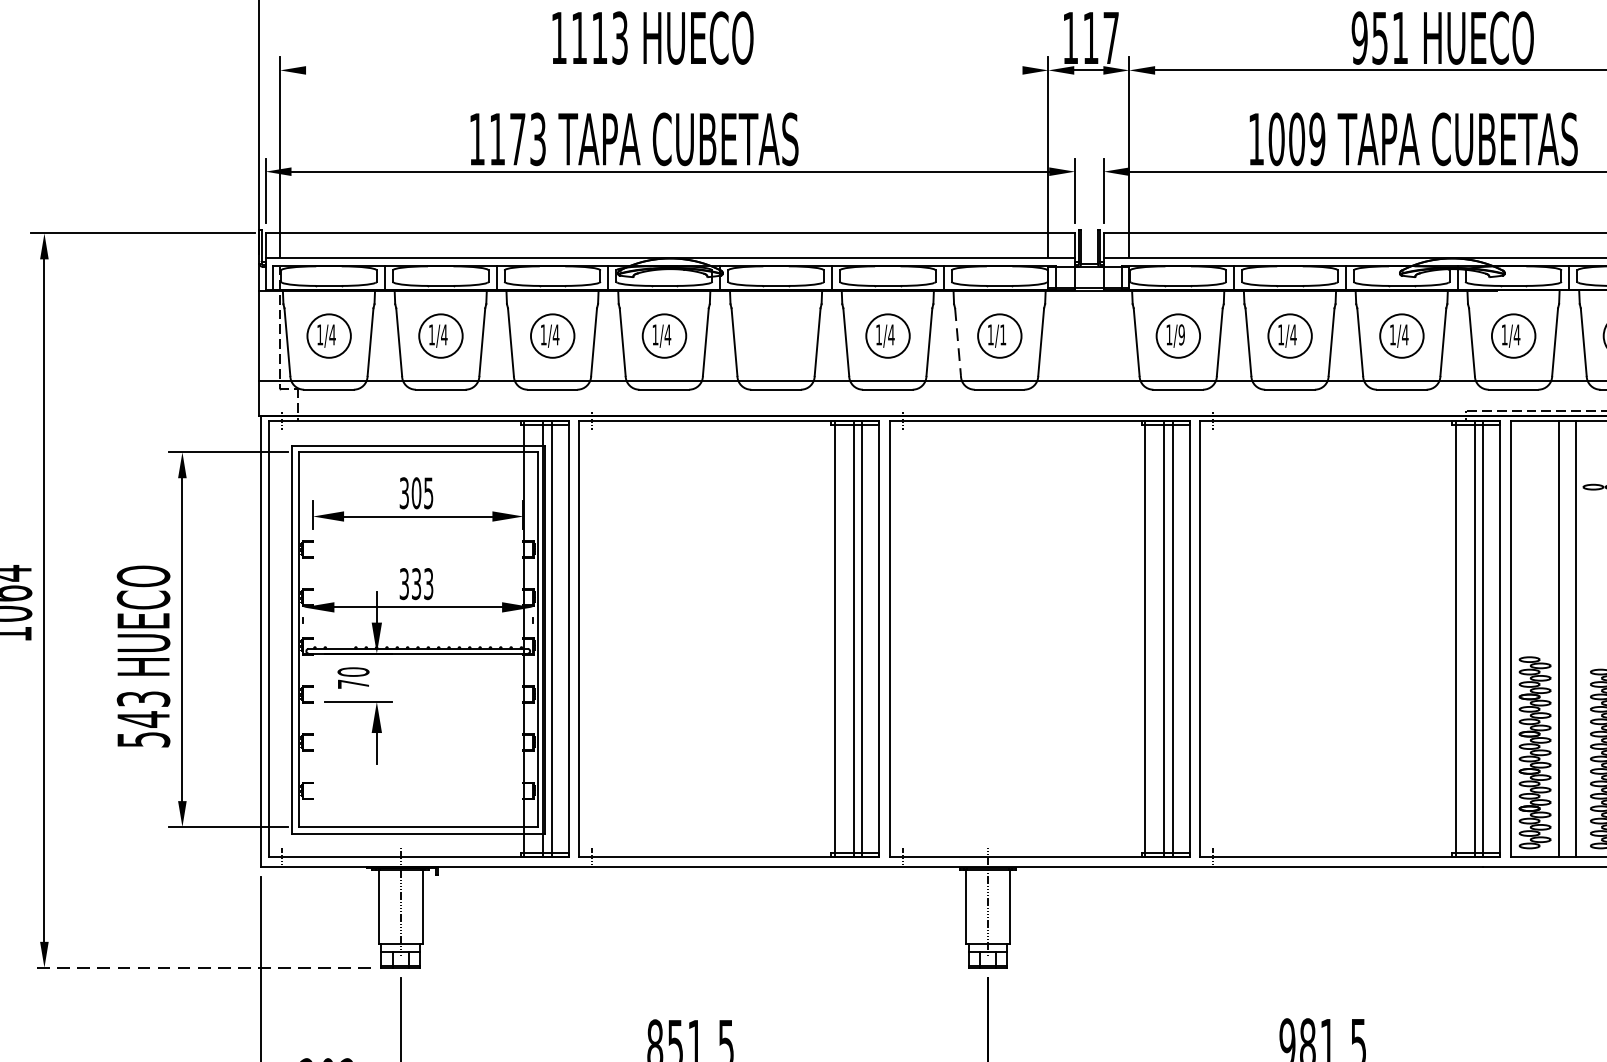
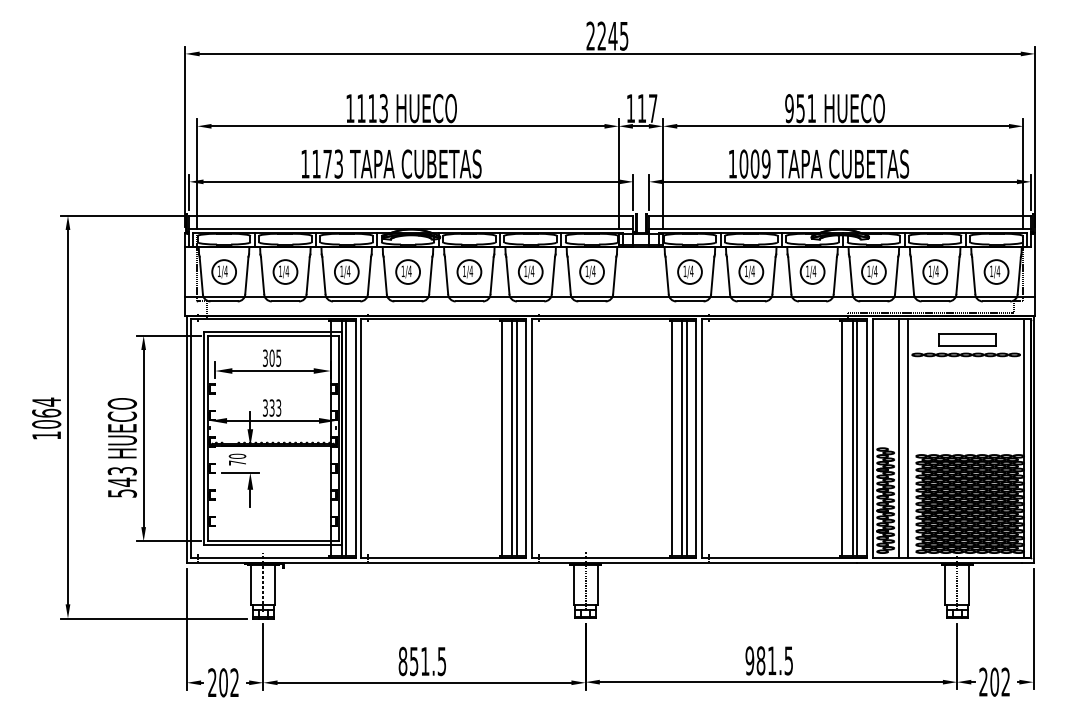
line: (663, 70) -> (407, 126), added
text: (1002, 333) -> (593, 270), 1/1 -> 1/4
part: (776, 335) -> (469, 271), added
text: (1181, 335) -> (691, 271), 1/9 -> 1/4
line: (958, 342) -> (569, 275), dashed -> solid
line: (200, 967) -> (153, 618), dashed -> solid

